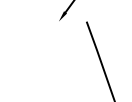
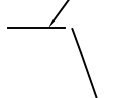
line: (45, 22) -> (36, 28), added

